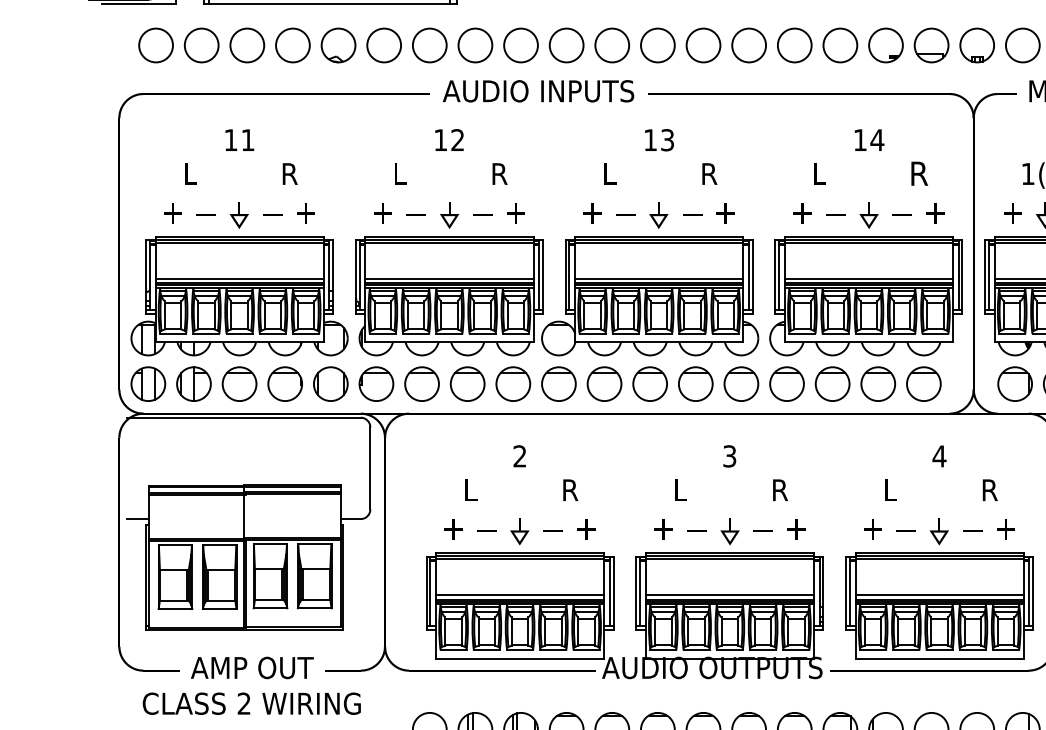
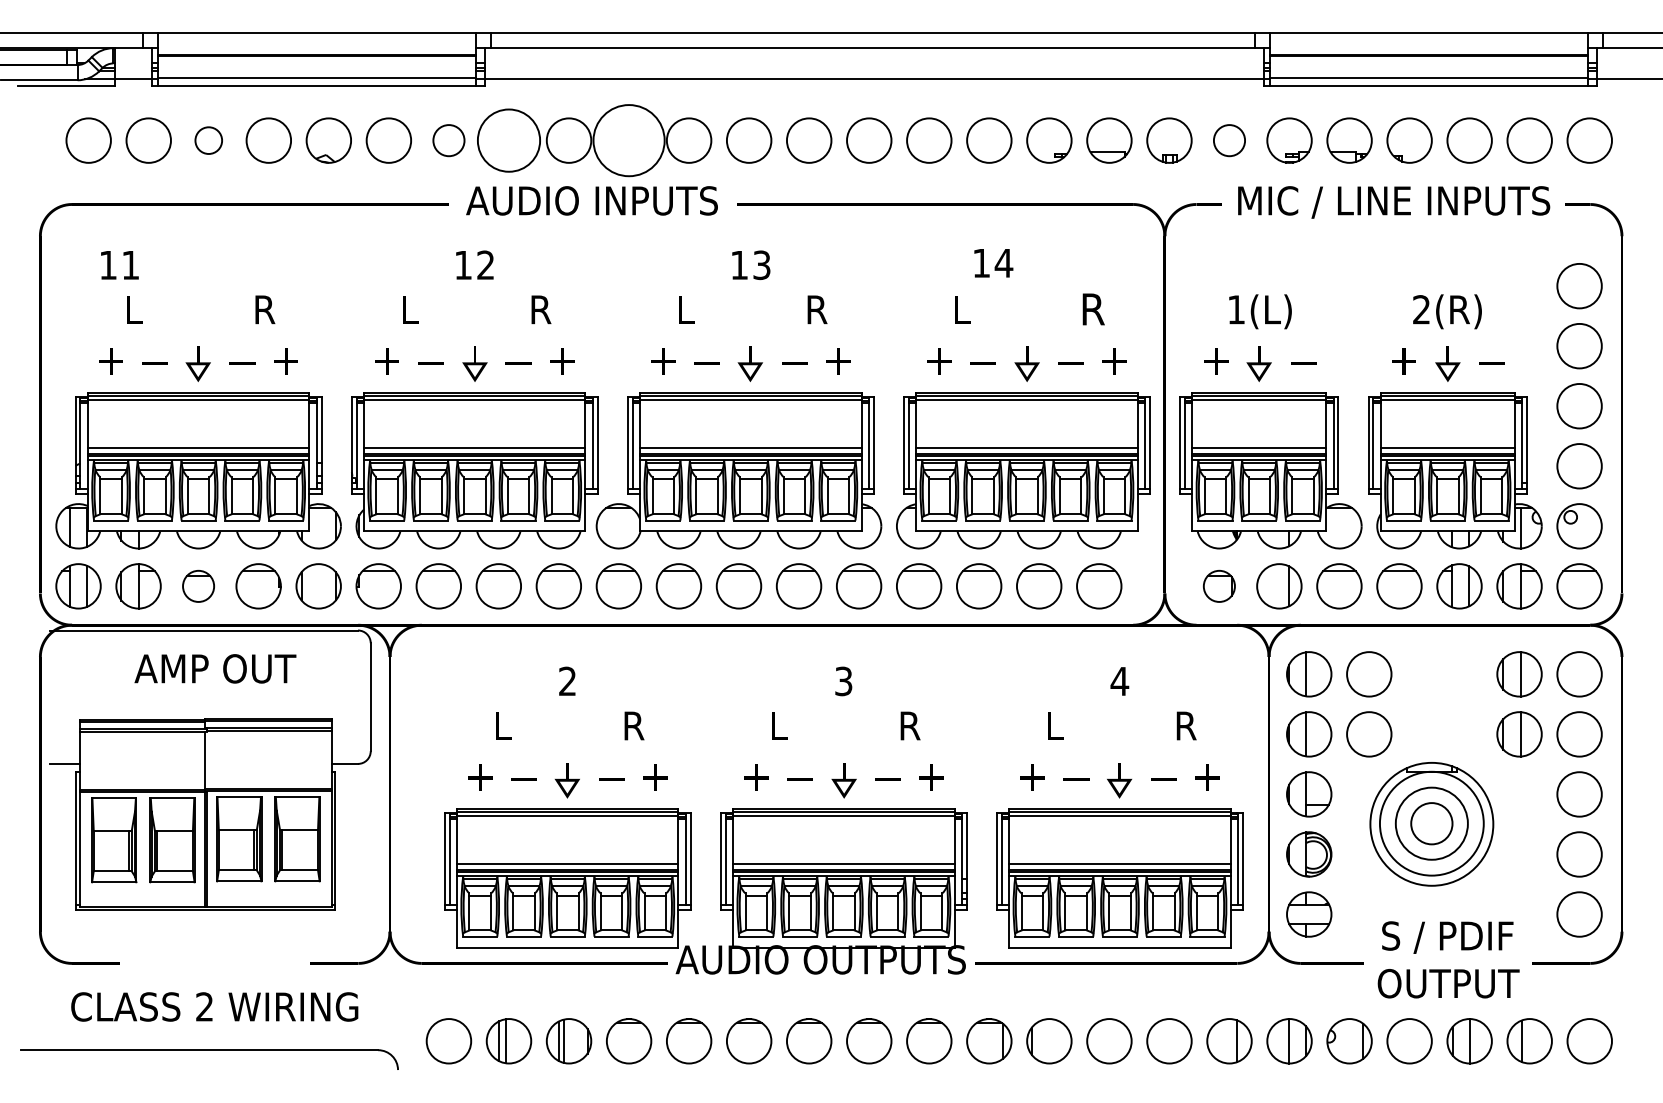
circle: (247, 45) -> (208, 140), size x0.6
circle: (429, 45) -> (448, 140), size x0.7
circle: (475, 45) -> (508, 140), size x1.4
circle: (566, 45) -> (628, 140), size x1.6
circle: (1022, 45) -> (1229, 140), size x0.7
text: (239, 140) -> (119, 265), moved
text: (869, 140) -> (993, 263), moved
part: (239, 384) -> (198, 586), size x0.7
part: (1015, 384) -> (1219, 586), size x0.7
text: (252, 667) -> (215, 668), moved

